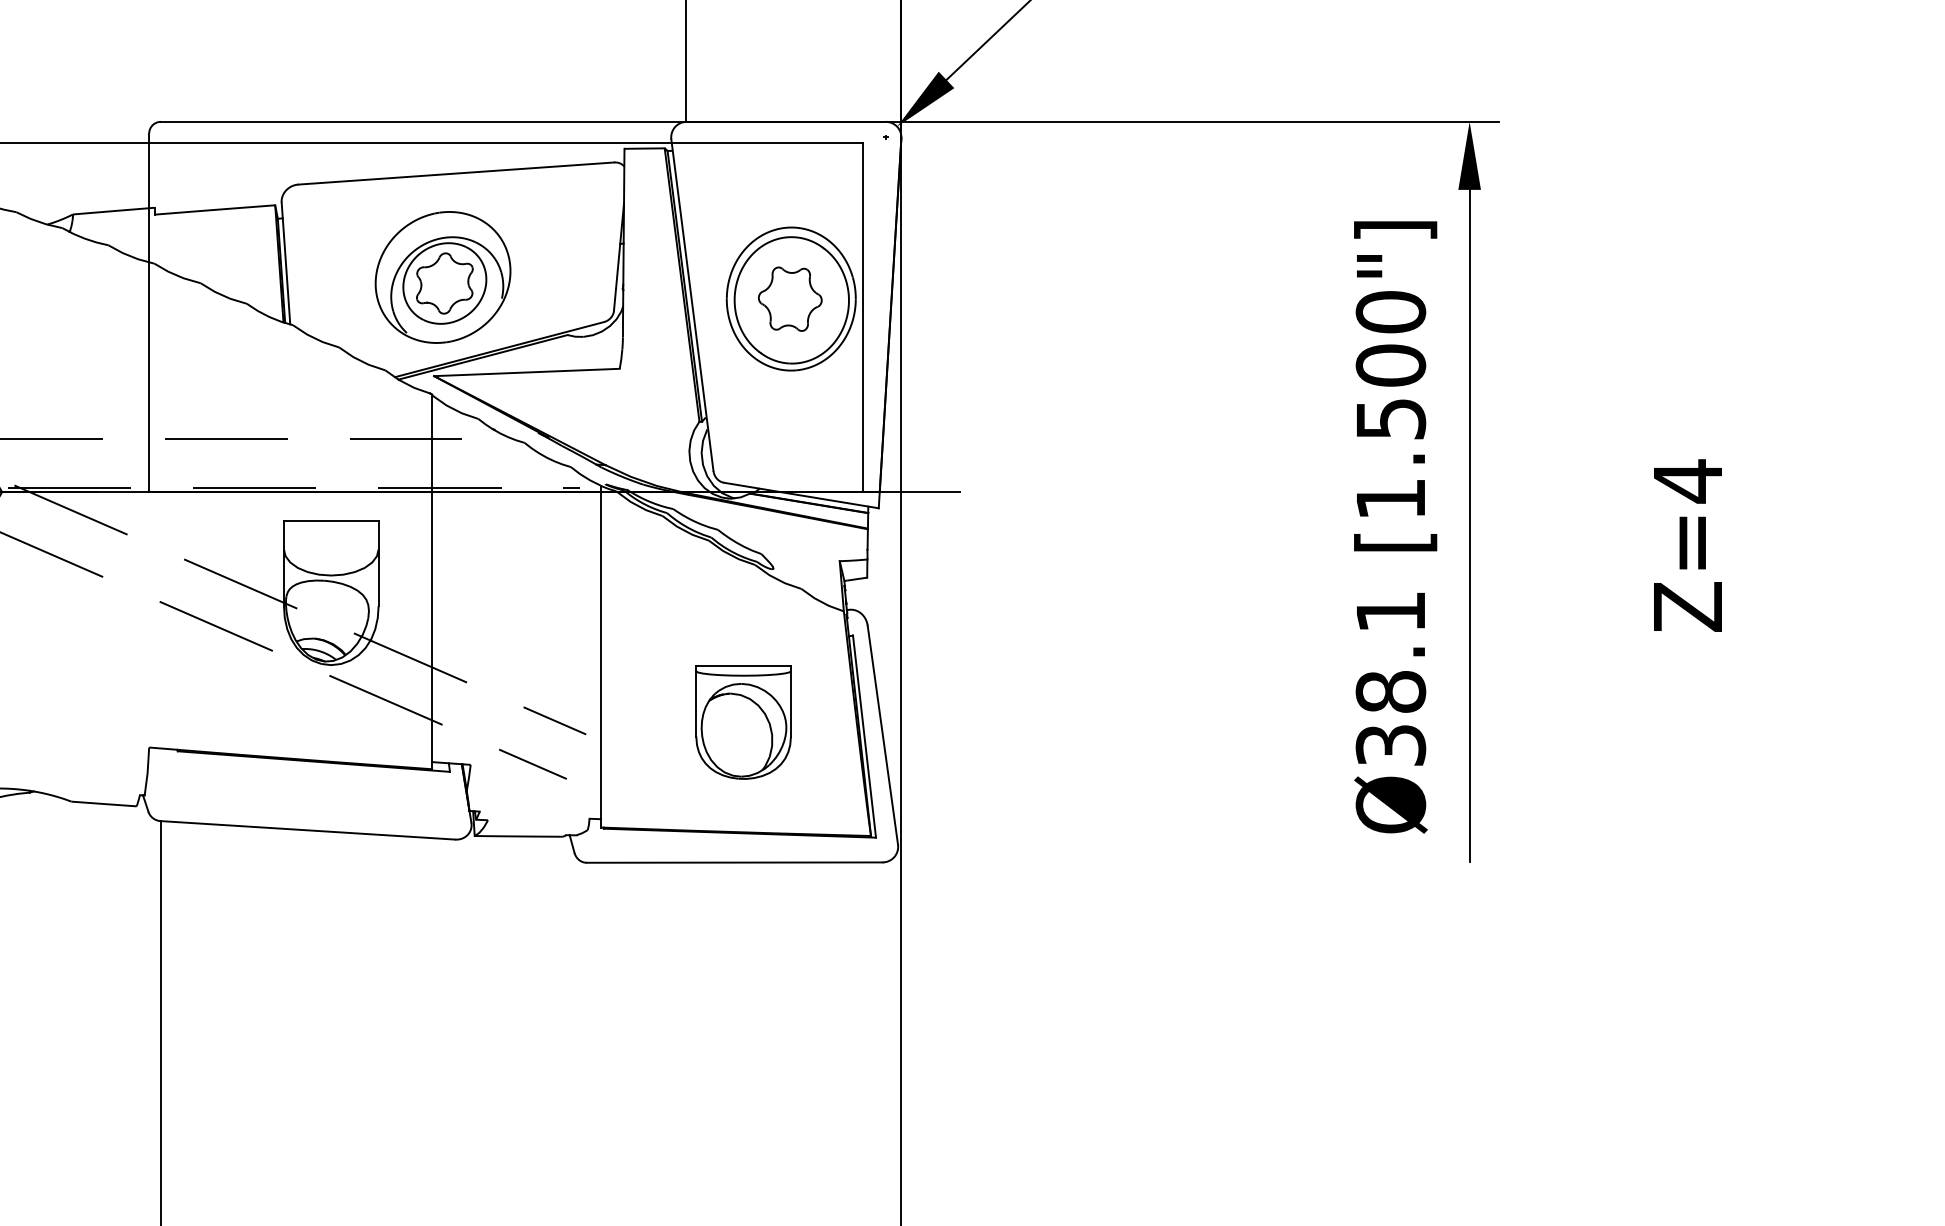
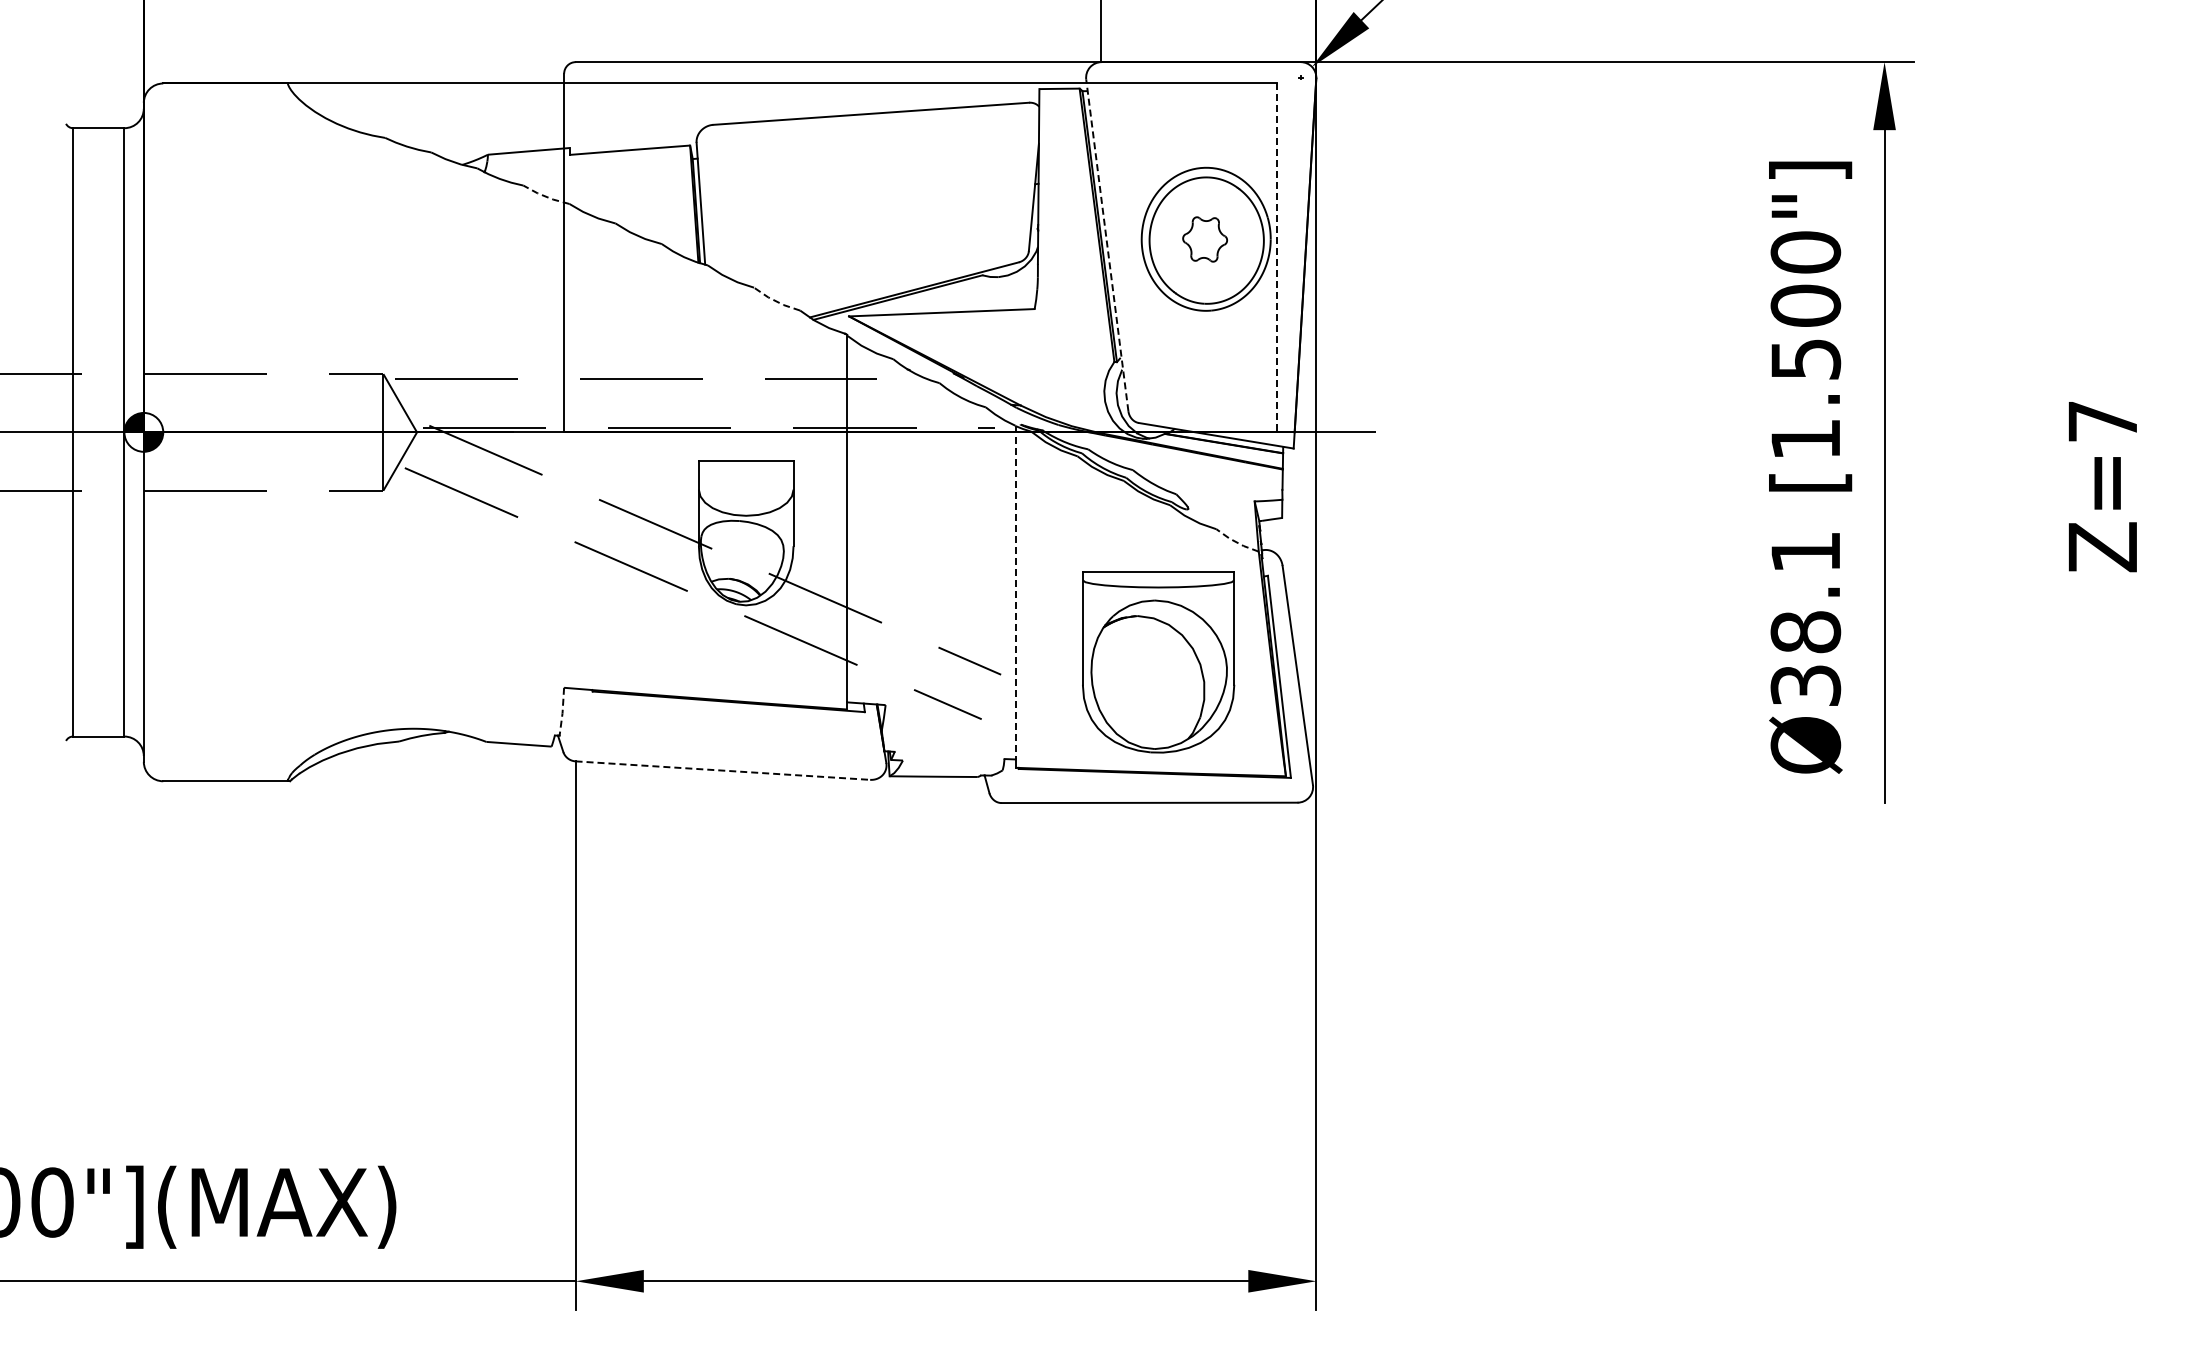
line: (130, 256) -> (545, 196), solid -> dashed
part: (442, 277) -> (857, 217), removed
part: (789, 299) -> (1204, 239), size x0.7
line: (692, 304) -> (1107, 244), solid -> dashed
line: (862, 318) -> (1277, 258), solid -> dashed
line: (361, 361) -> (776, 301), solid -> dashed
text: (1687, 481) -> (2102, 421), Z=4 -> Z=7
line: (821, 602) -> (1236, 542), solid -> dashed
line: (600, 652) -> (1015, 592), solid -> dashed
part: (743, 723) -> (1158, 663), size x1.6
line: (147, 772) -> (562, 712), solid -> dashed
line: (307, 830) -> (722, 770), solid -> dashed

